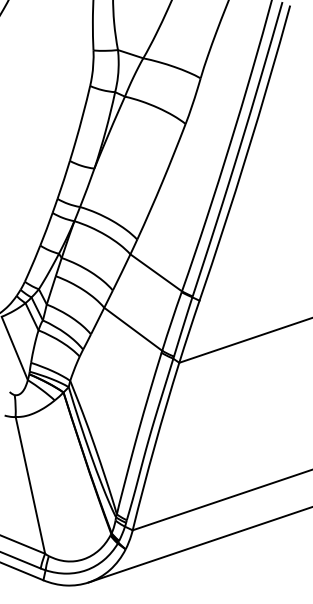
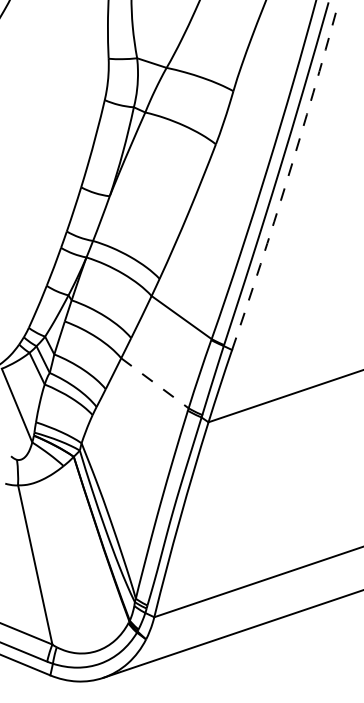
arc: (247, 154) -> (287, 179), solid -> dashed
line: (132, 329) -> (154, 383), solid -> dashed

